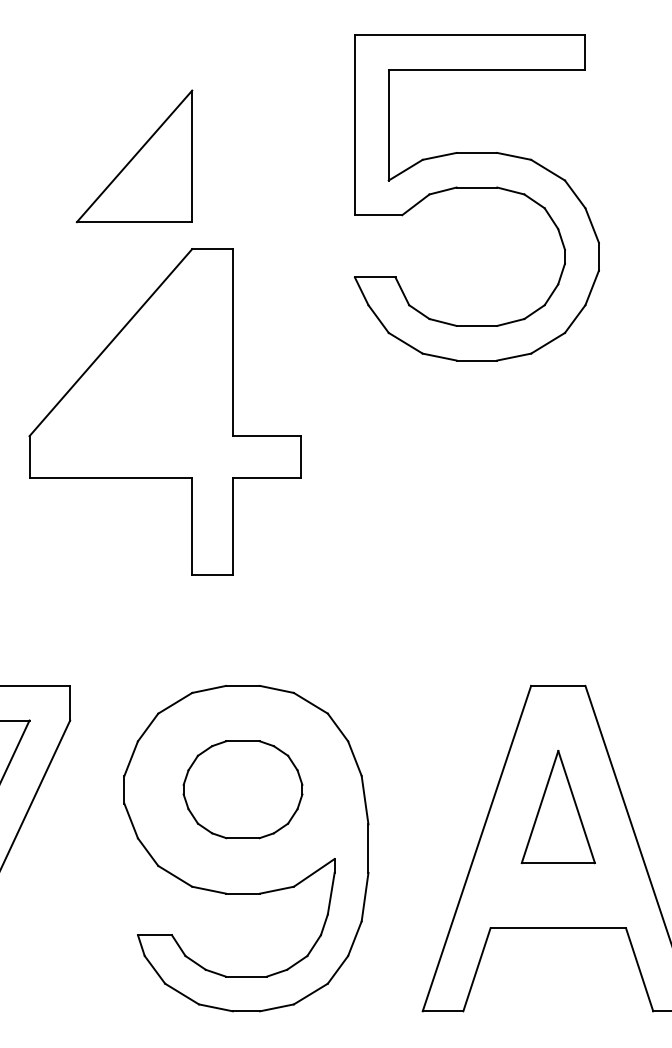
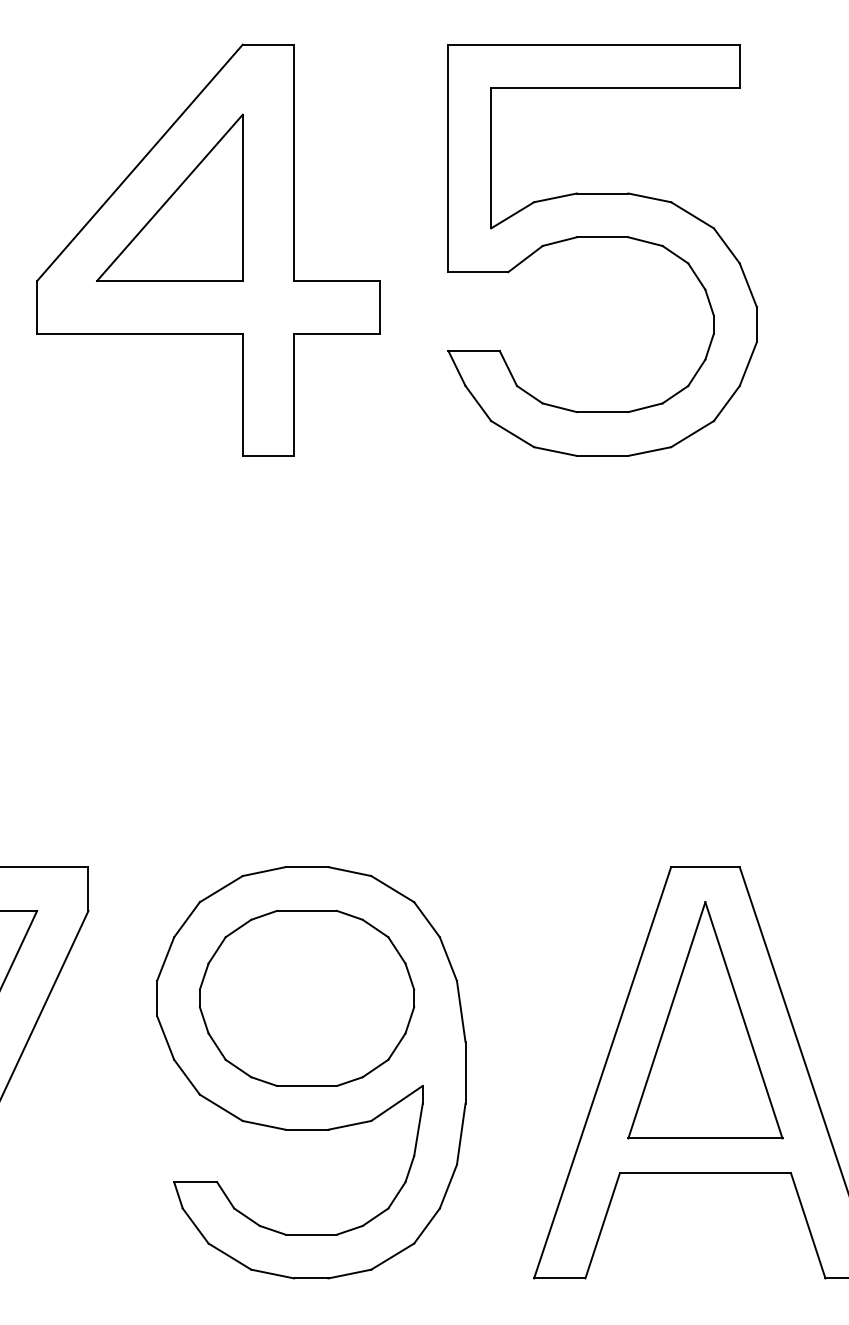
part: (164, 411) -> (207, 249), moved
part: (242, 789) -> (306, 998), size x1.43
part: (558, 806) -> (705, 1019), size x1.67

